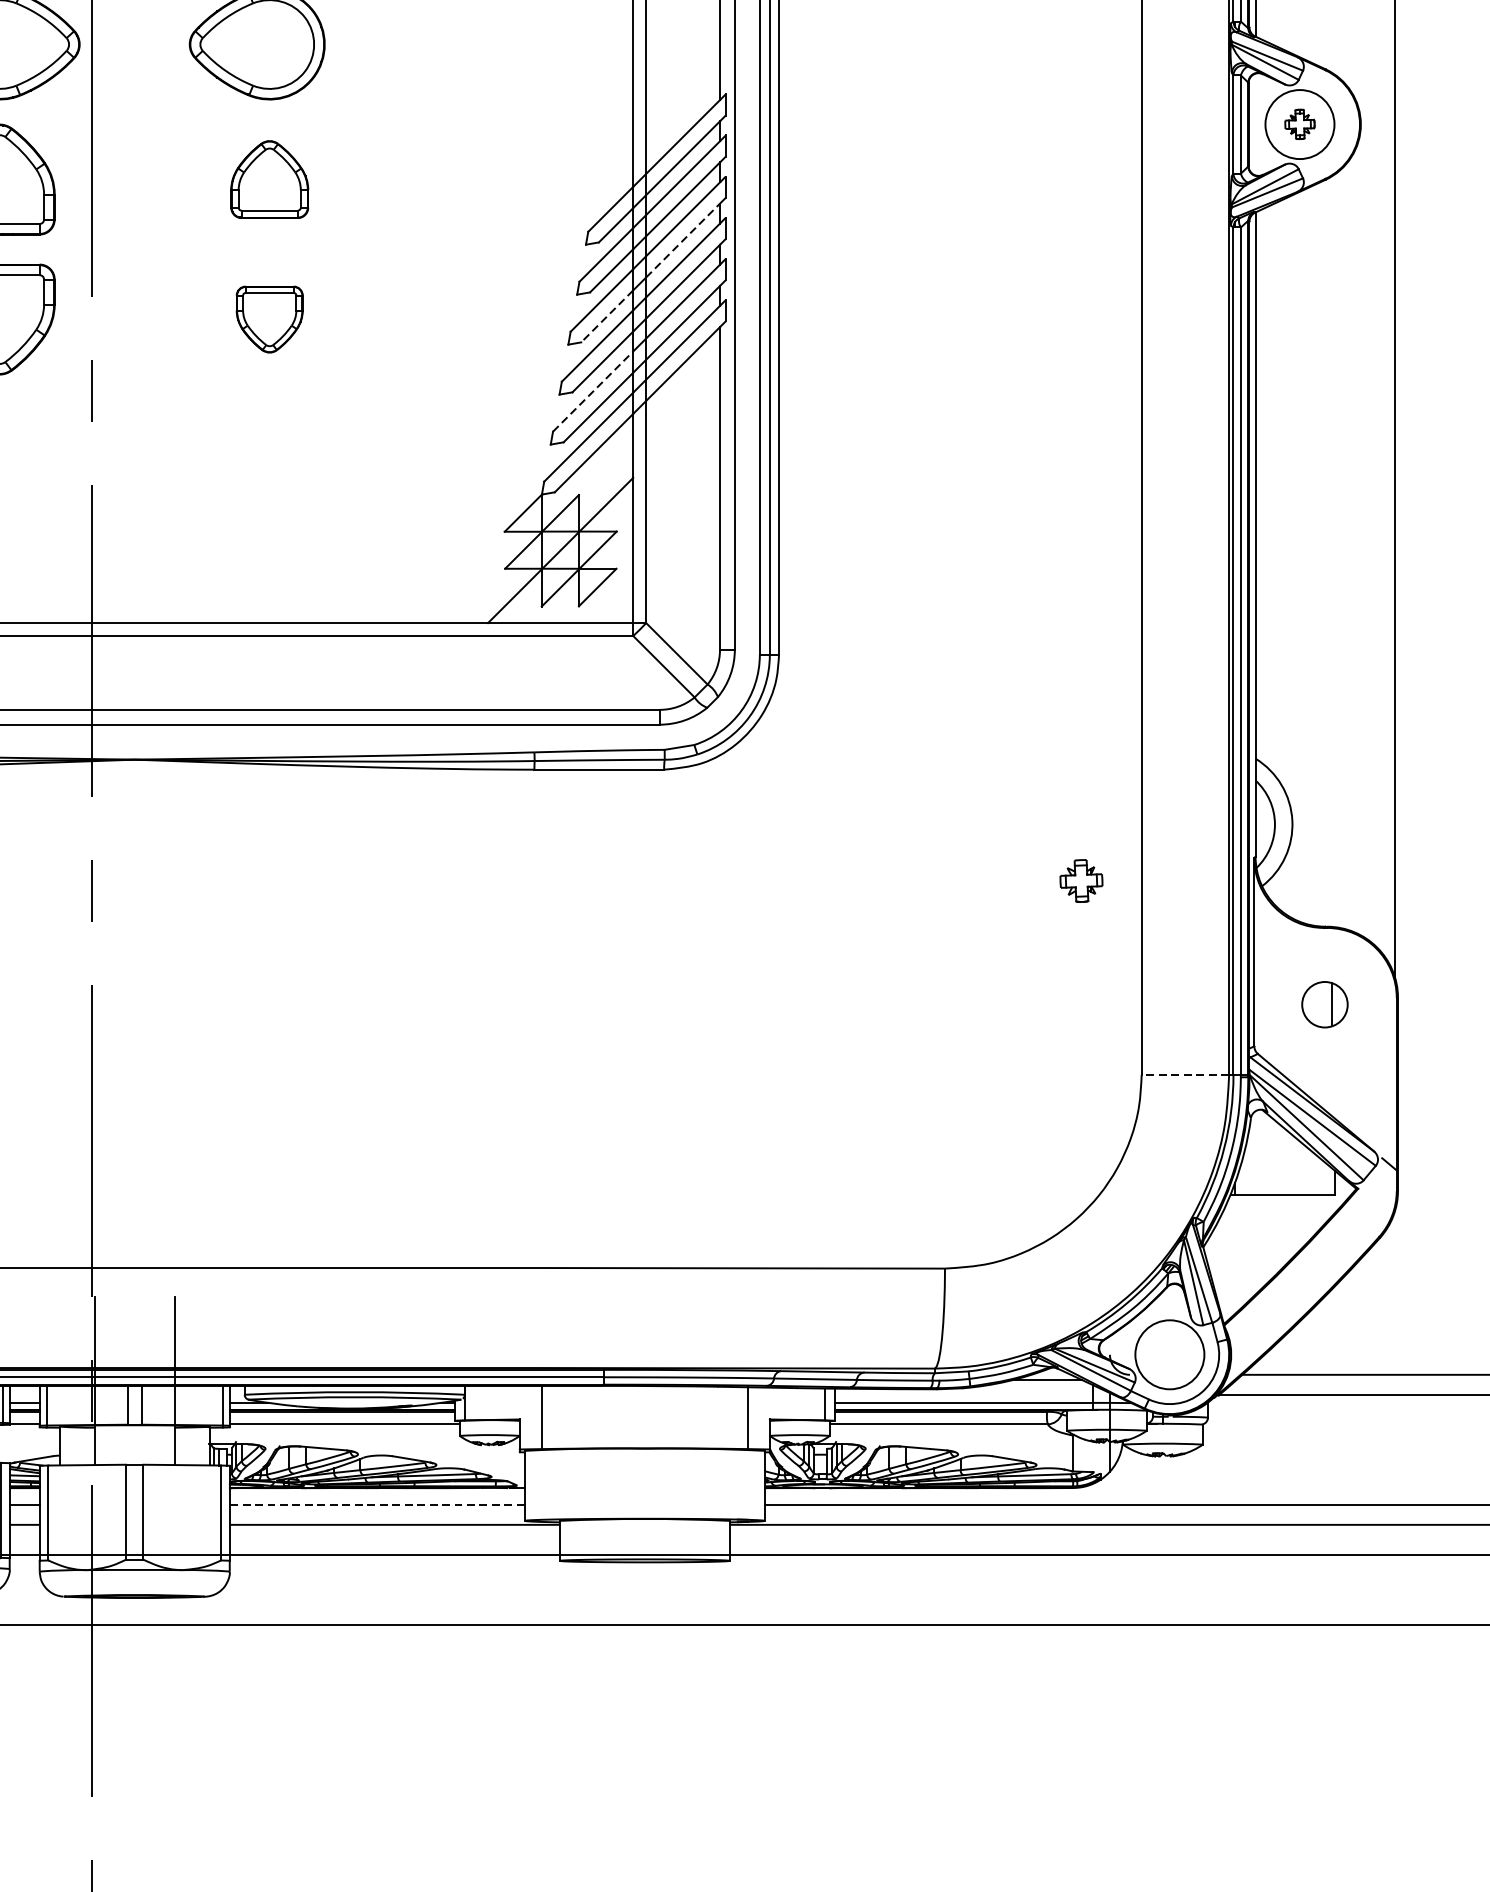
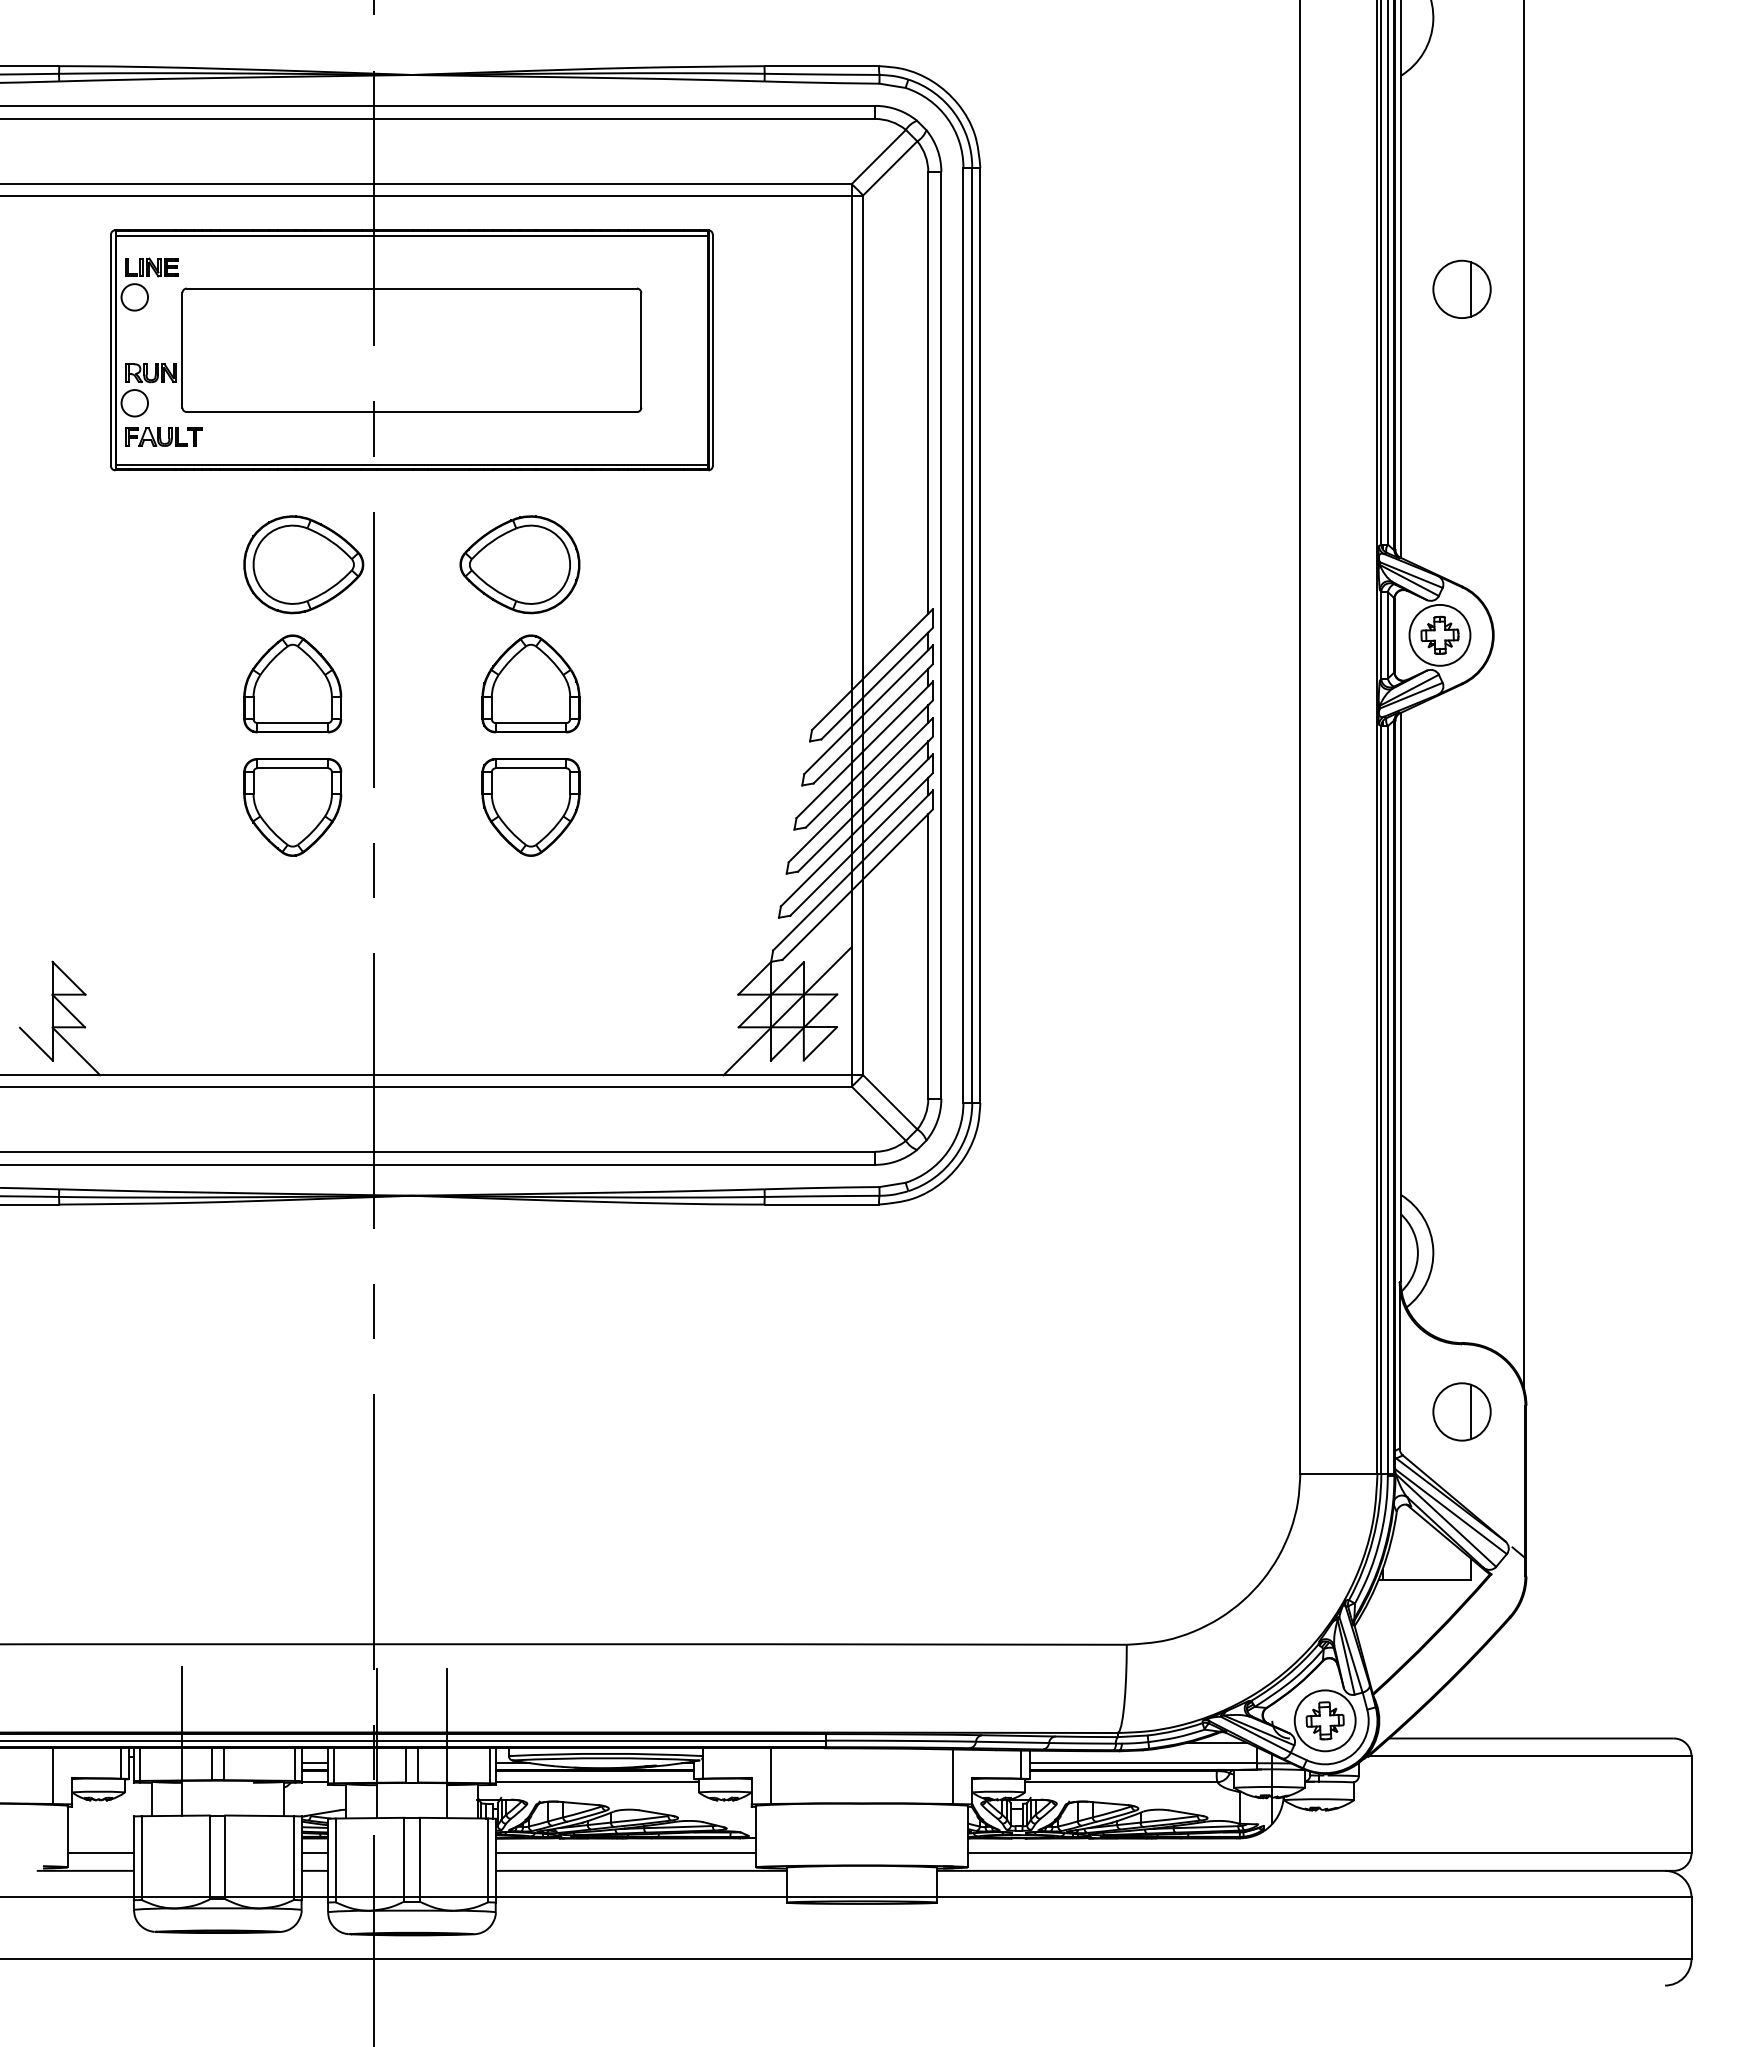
part: (1299, 123) -> (1439, 634), size x1.43
part: (269, 179) -> (530, 683), size x1.43
line: (683, 240) -> (896, 737), dashed -> solid
line: (606, 316) -> (828, 804), dashed -> solid
part: (269, 319) -> (530, 807), size x1.67
line: (593, 391) -> (816, 870), dashed -> solid
part: (1080, 880) -> (1324, 1720), moved
part: (1324, 1004) -> (1461, 1411), size x1.43
line: (1184, 1074) -> (1338, 1473), dashed -> solid
line: (376, 1505) -> (625, 1853), dashed -> solid

